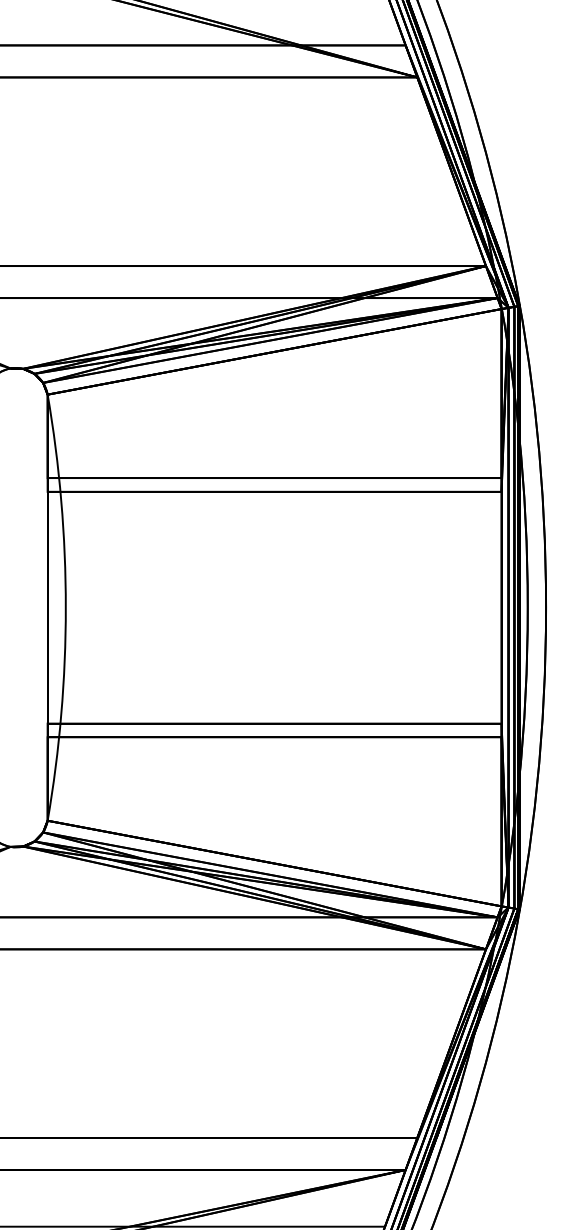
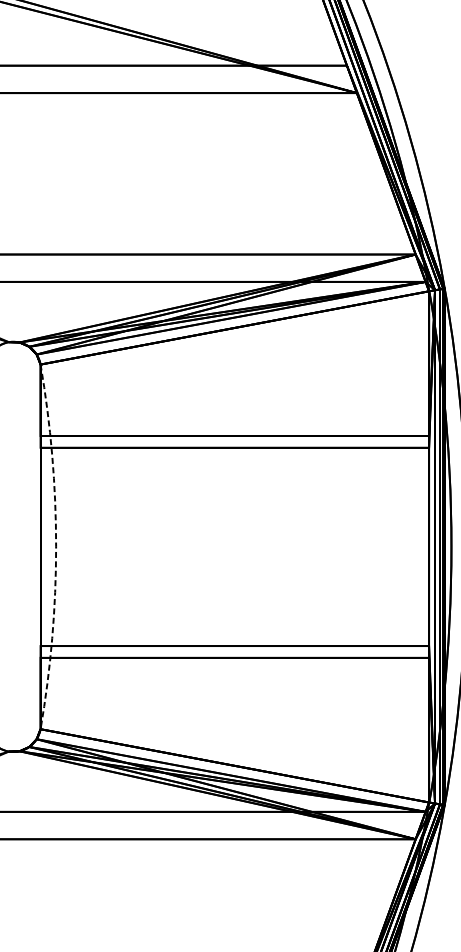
arc: (65, 607) -> (55, 546), solid -> dashed

